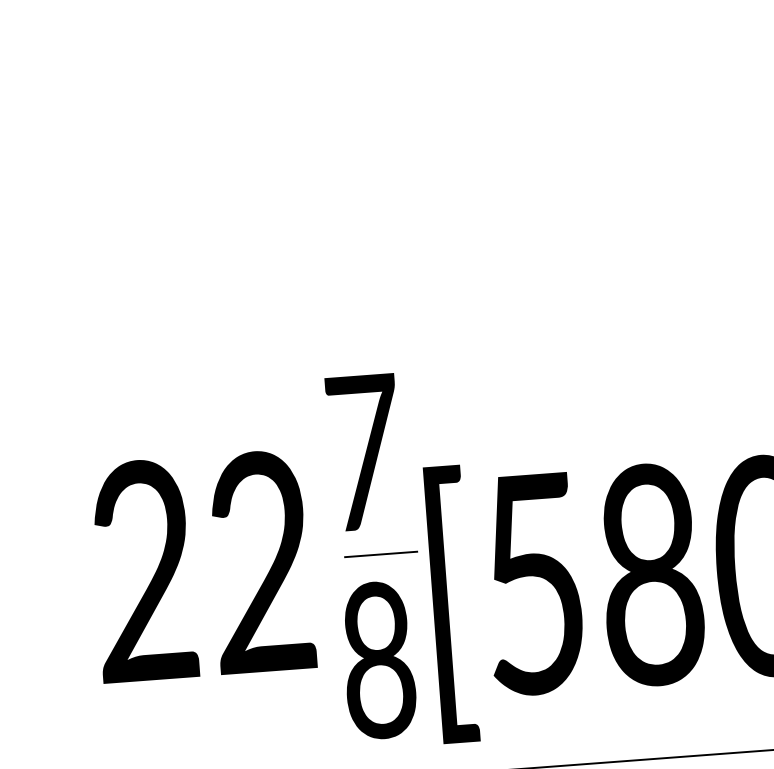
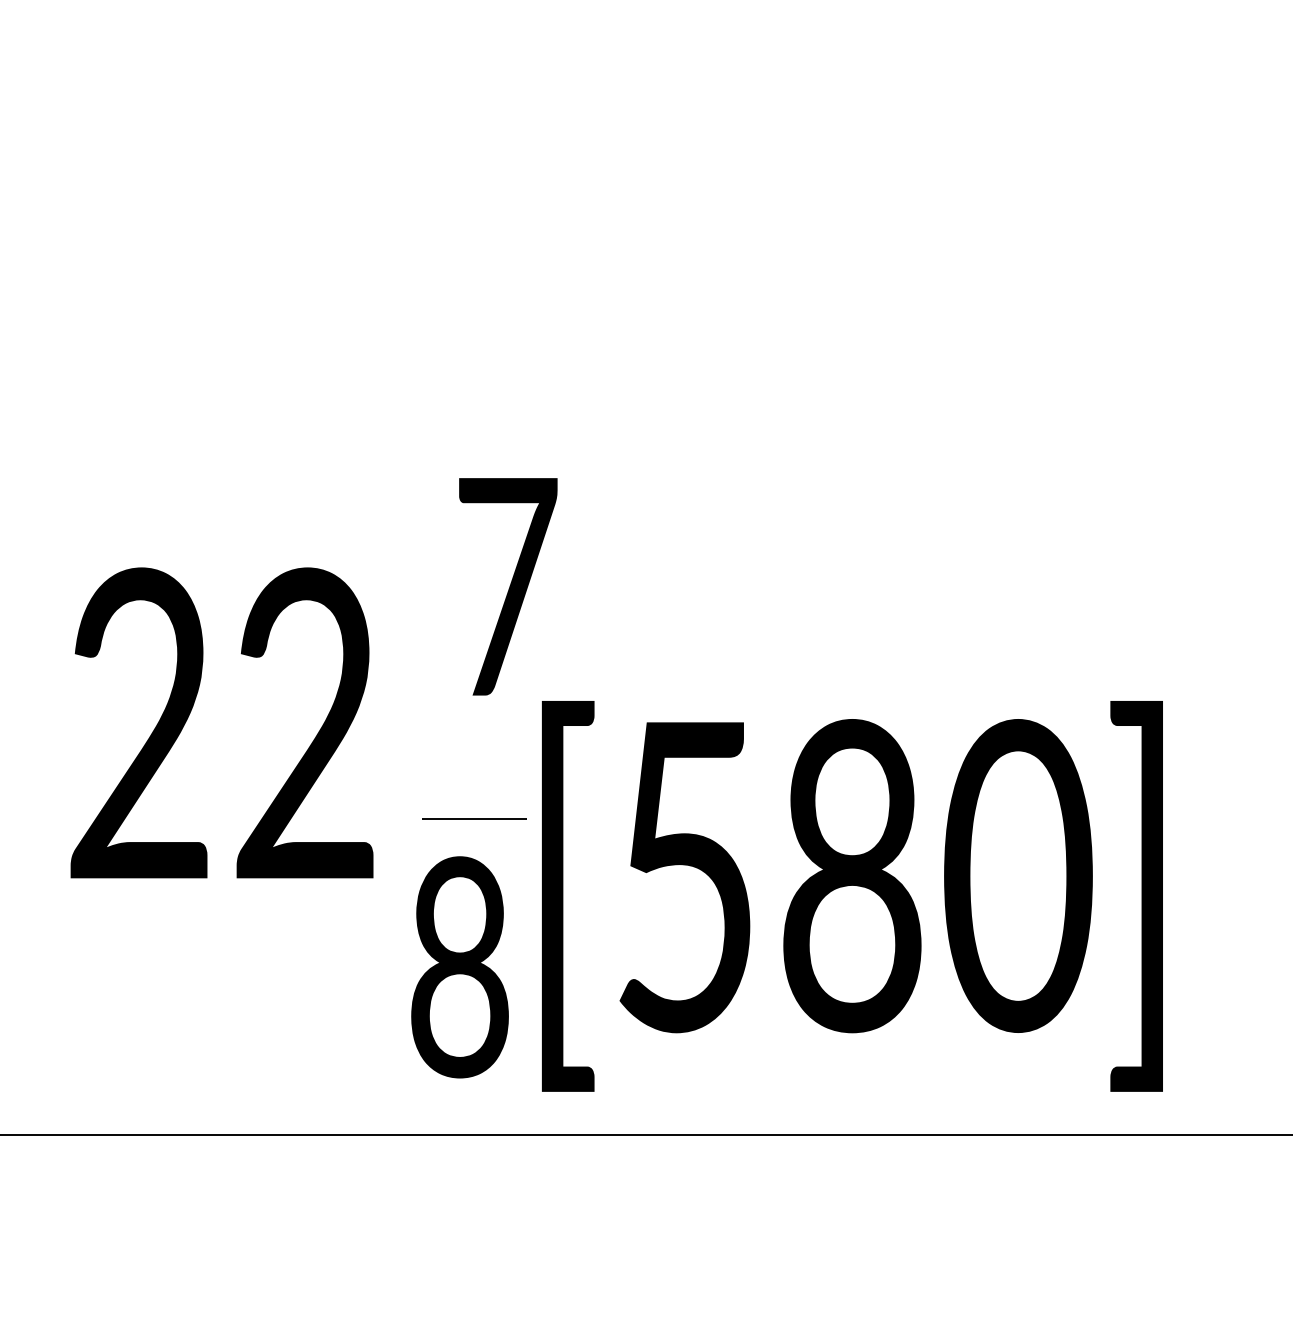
text: (365, 452) -> (508, 586), moved
text: (202, 565) -> (221, 722), moved

